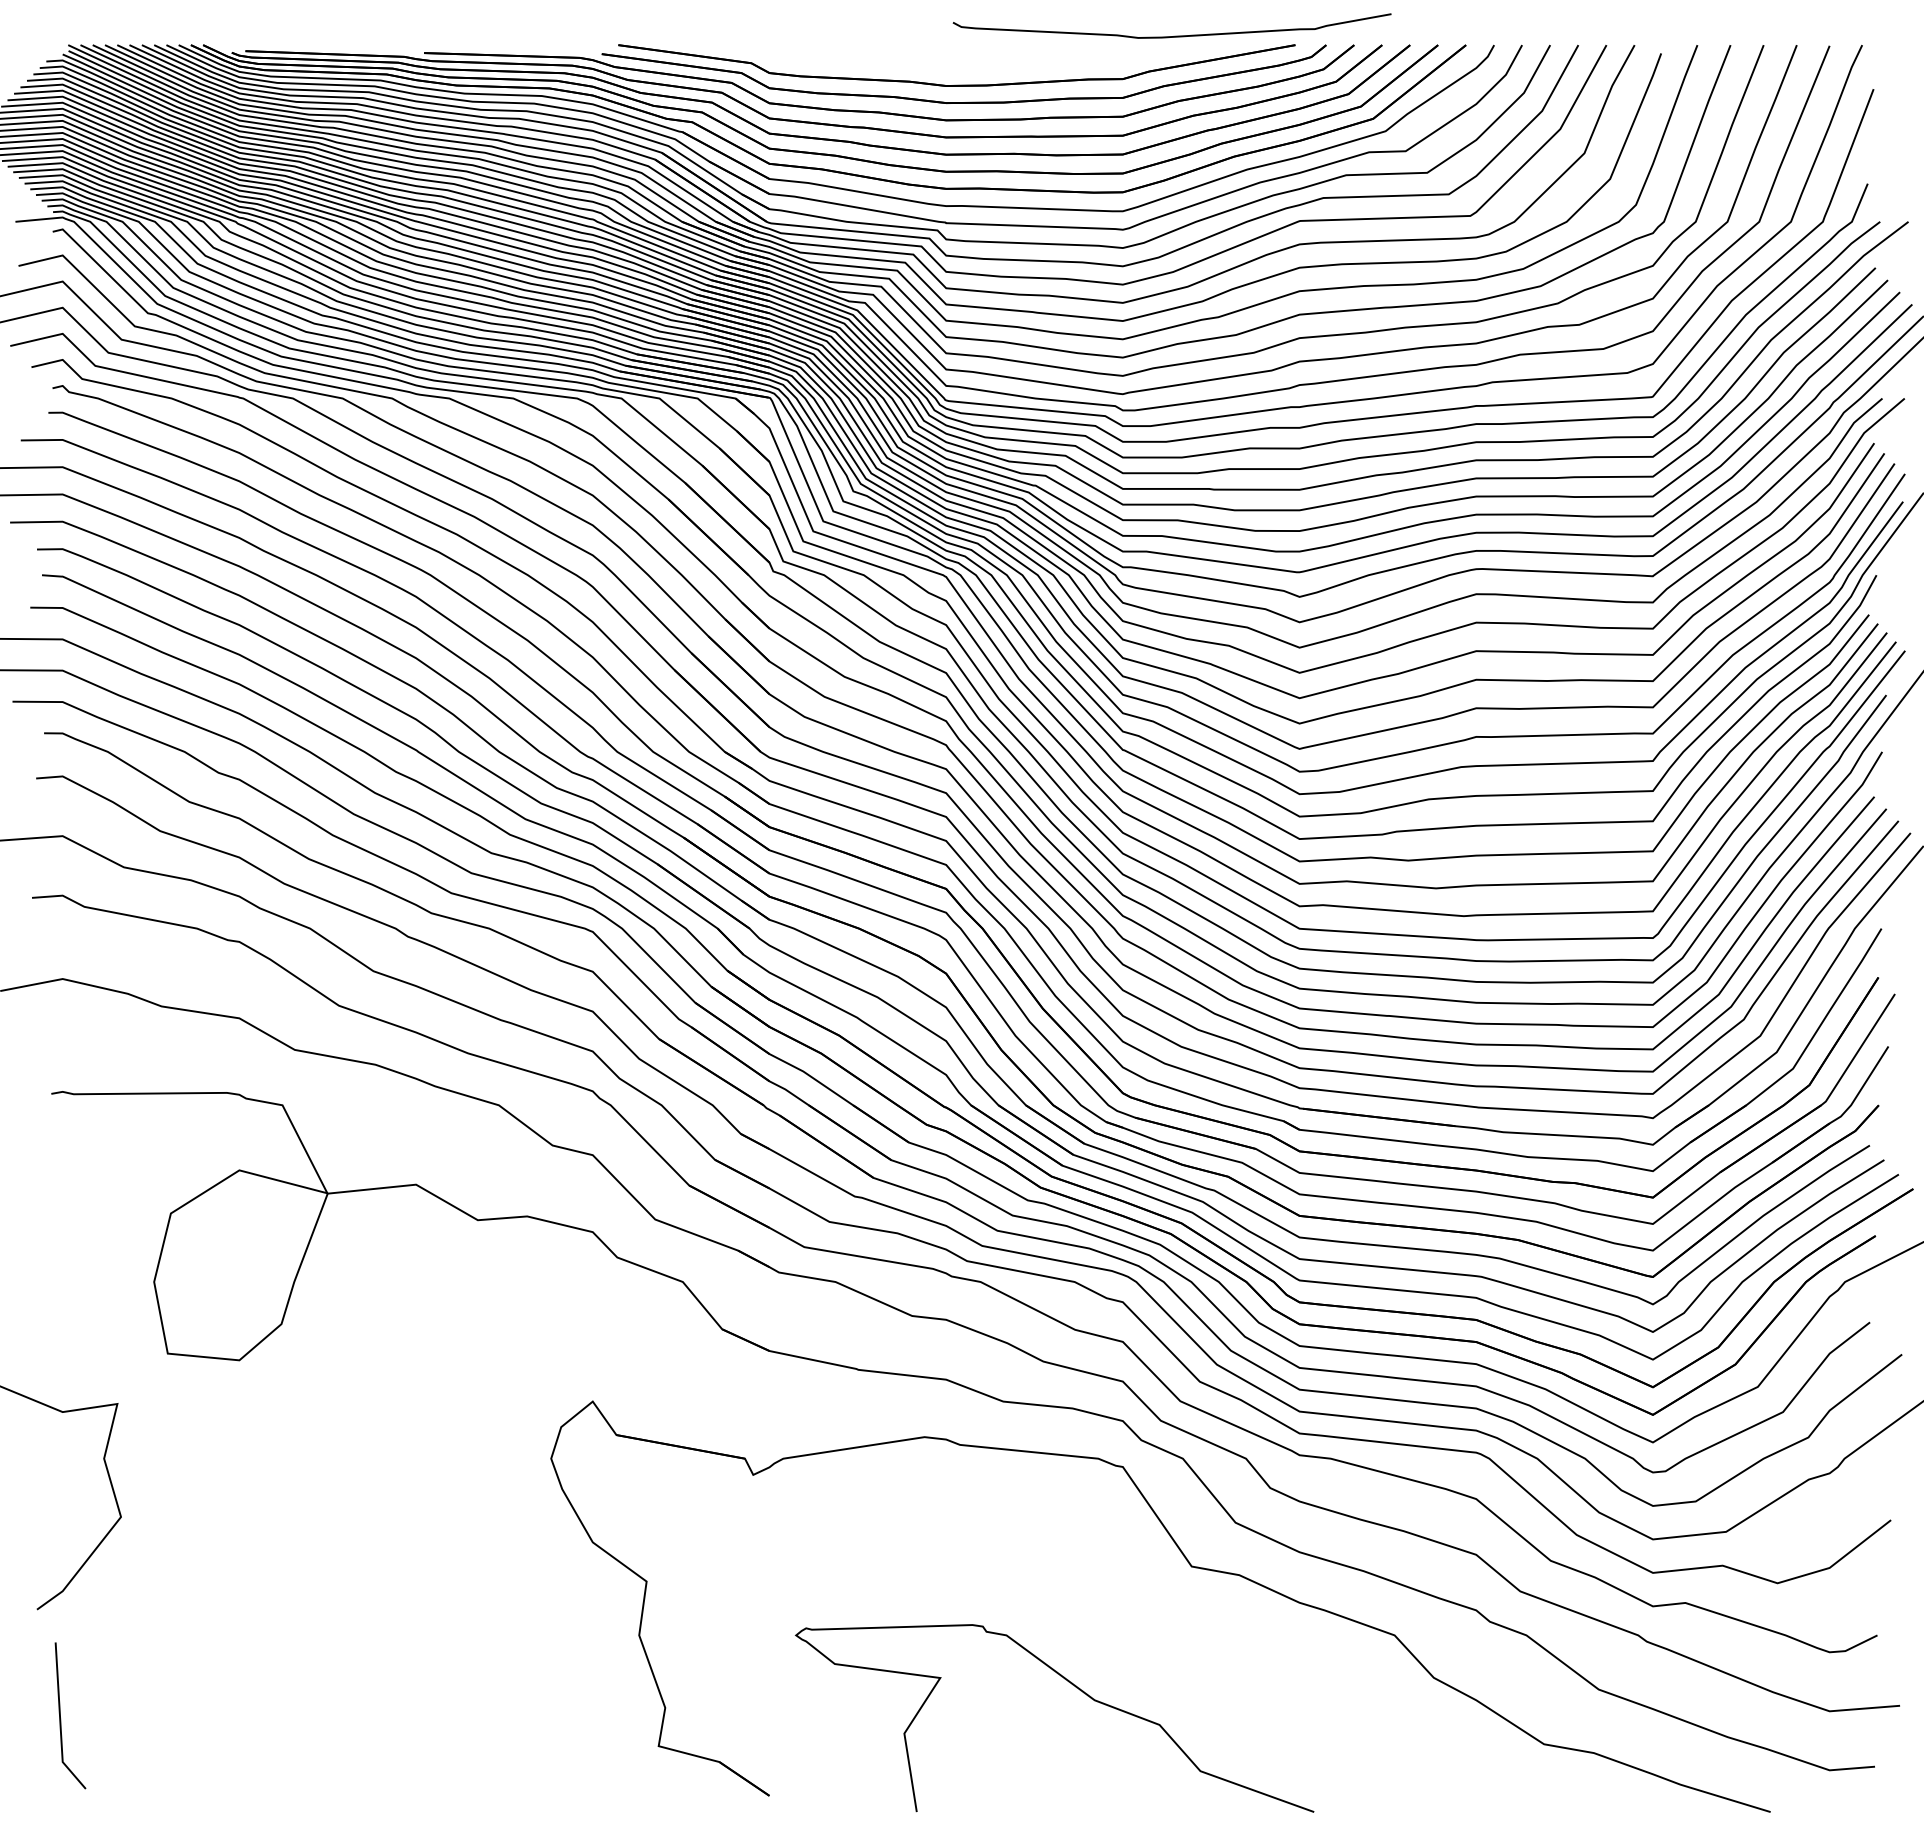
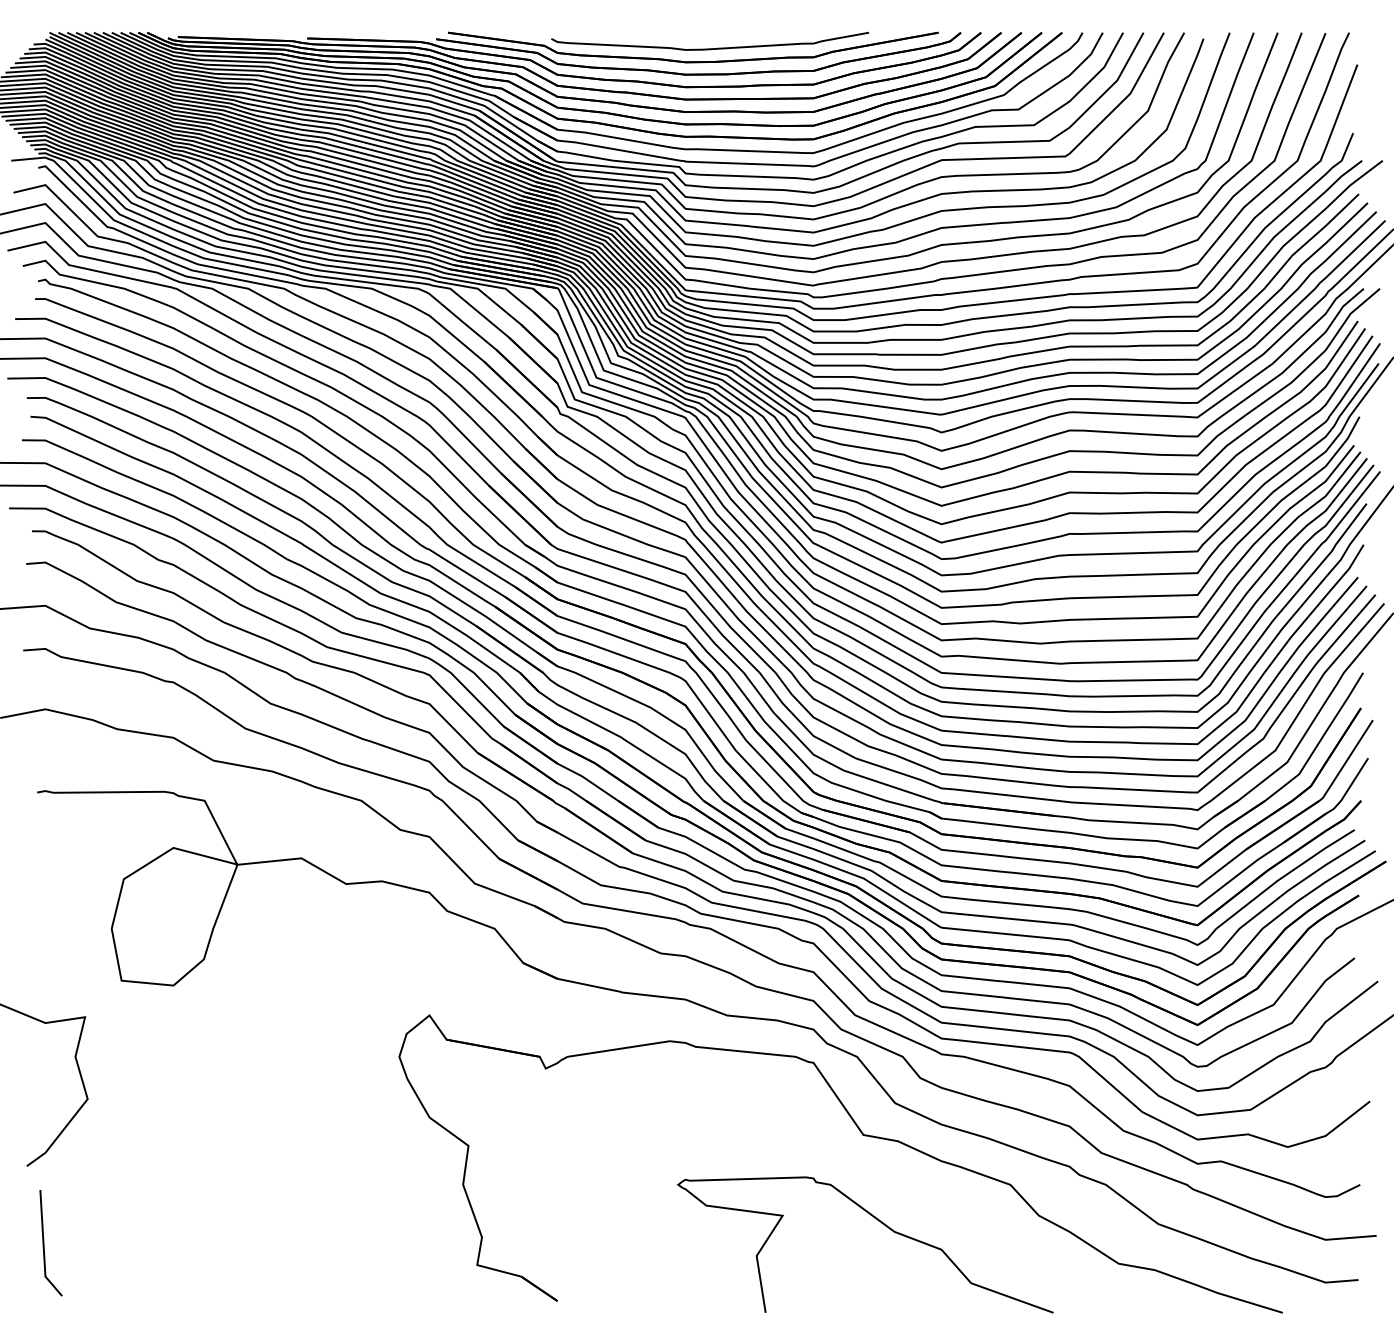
curve: (1174, 35) -> (711, 48), moved
curve: (1076, 1688) -> (881, 1223), moved

